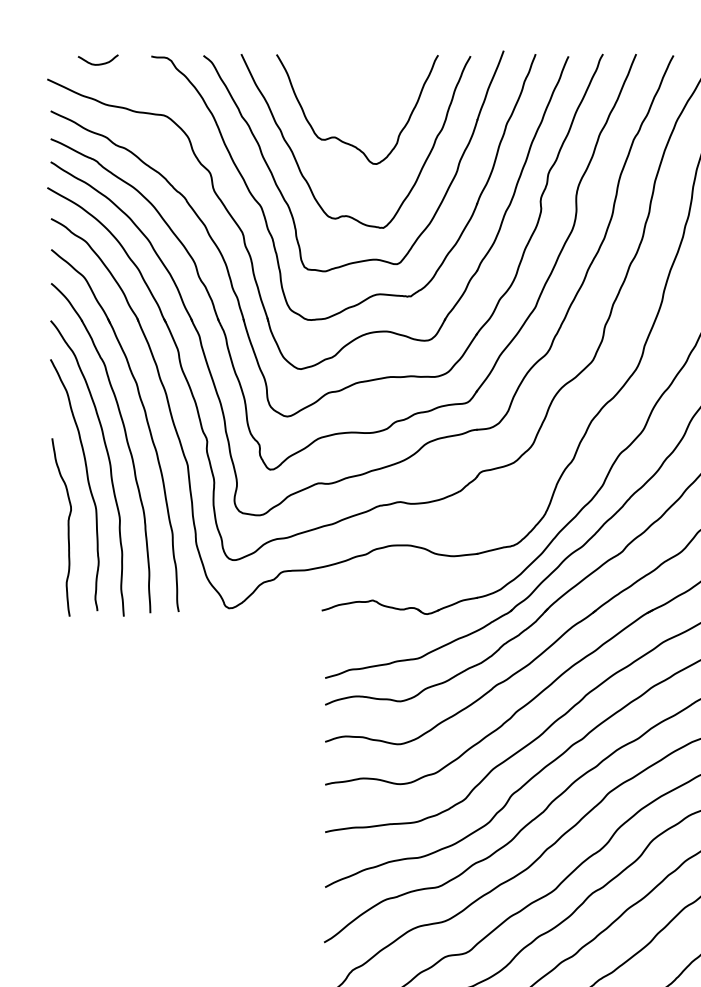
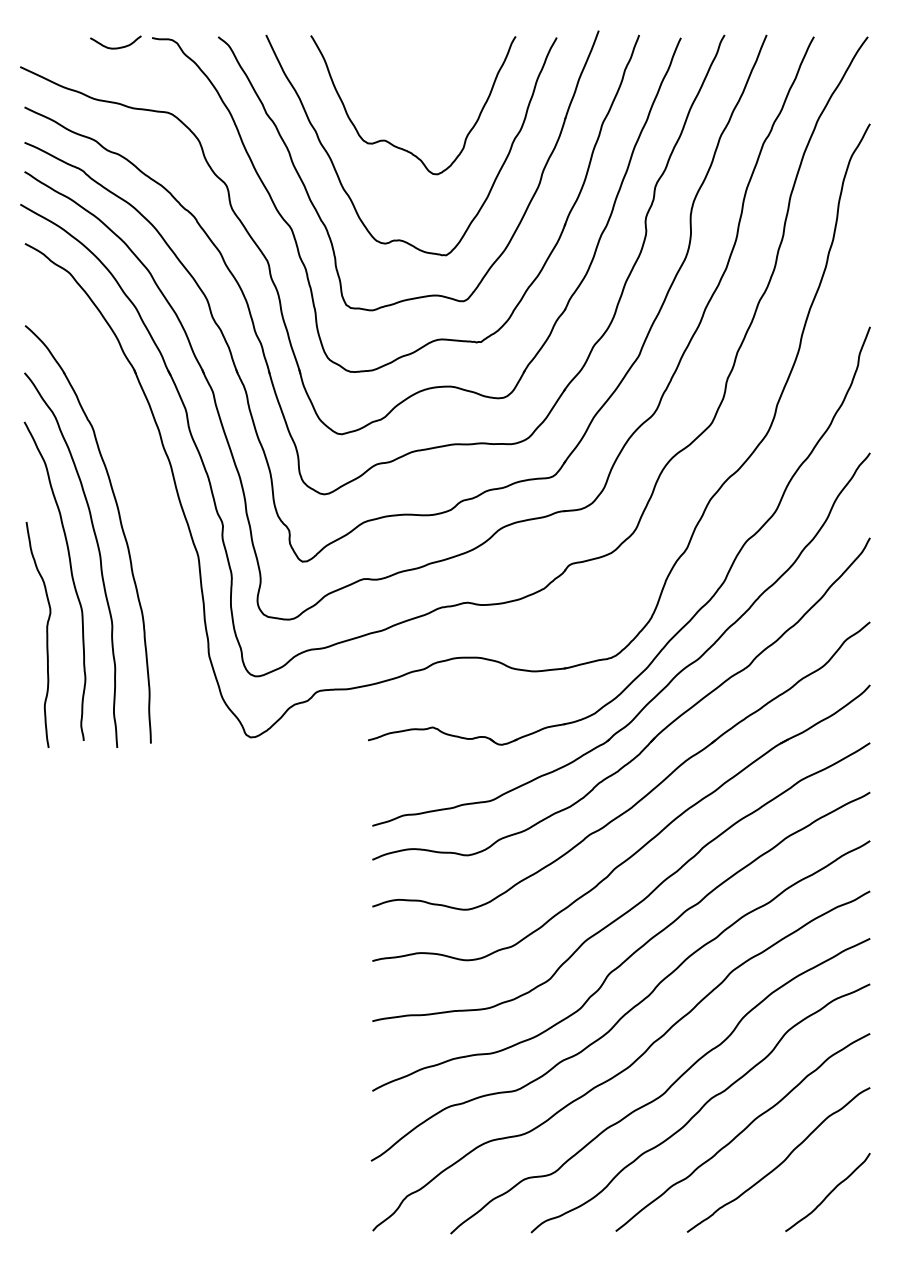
curve: (97, 63) -> (115, 47), moved
part: (146, 422) -> (146, 502), removed

